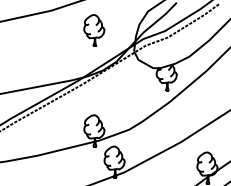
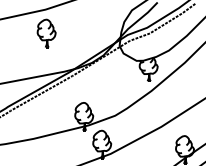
part: (94, 30) -> (46, 33), moved

